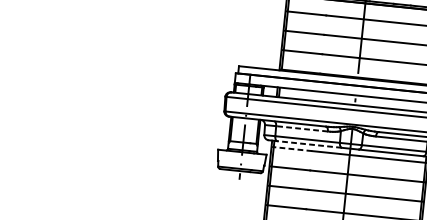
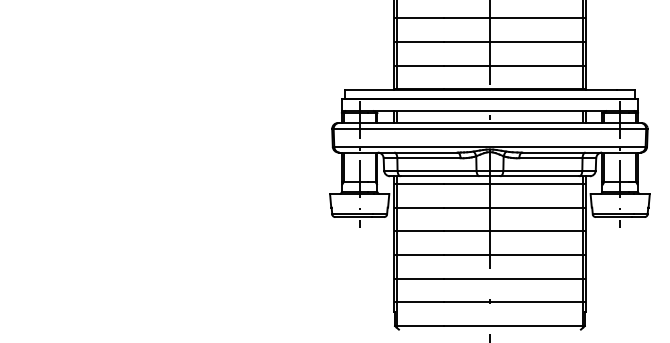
line: (301, 128) -> (428, 158), dashed -> solid
line: (309, 144) -> (439, 176), dashed -> solid
line: (292, 148) -> (419, 183), dashed -> solid

